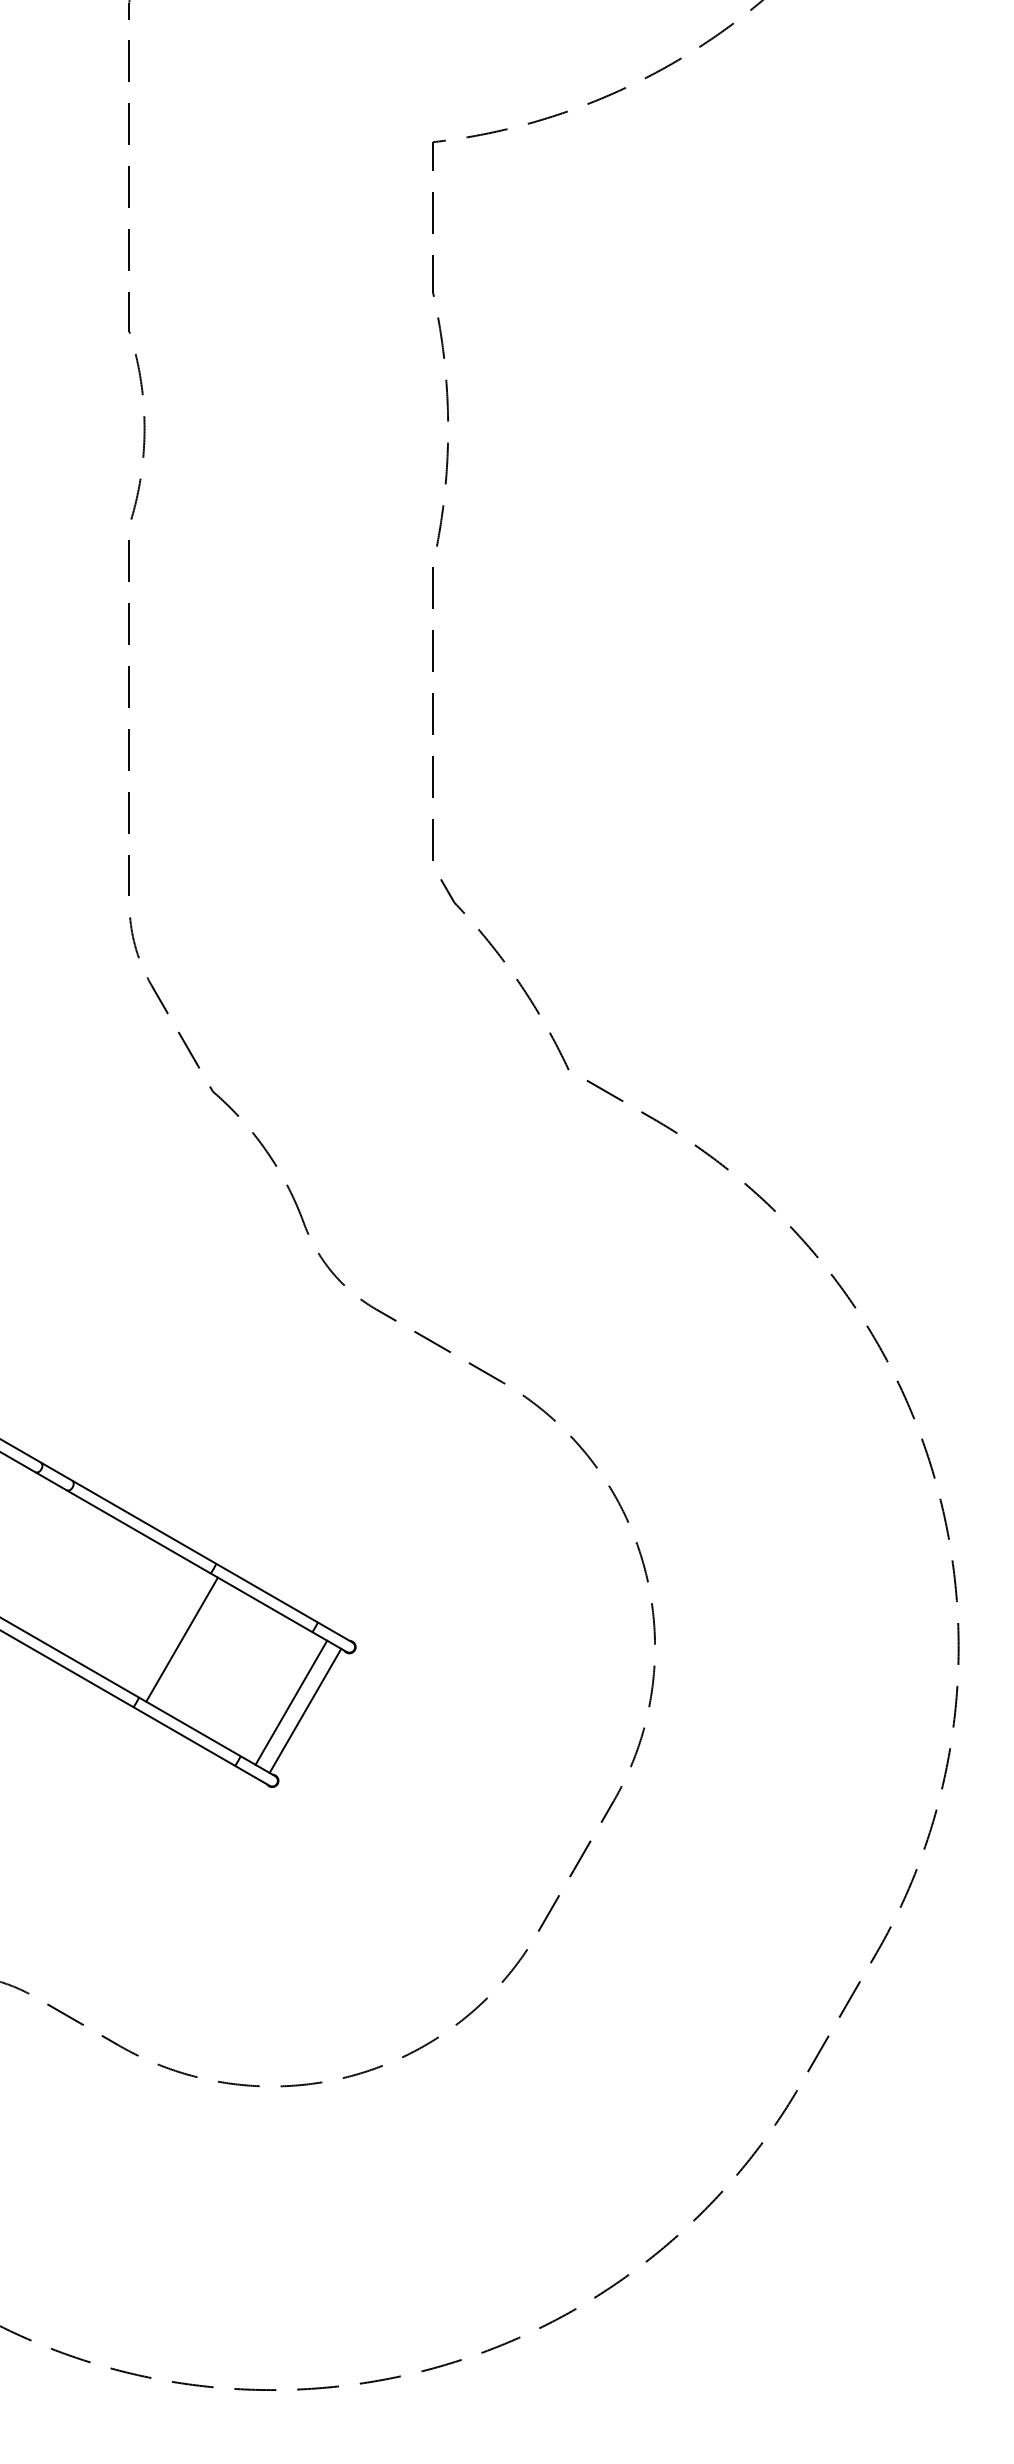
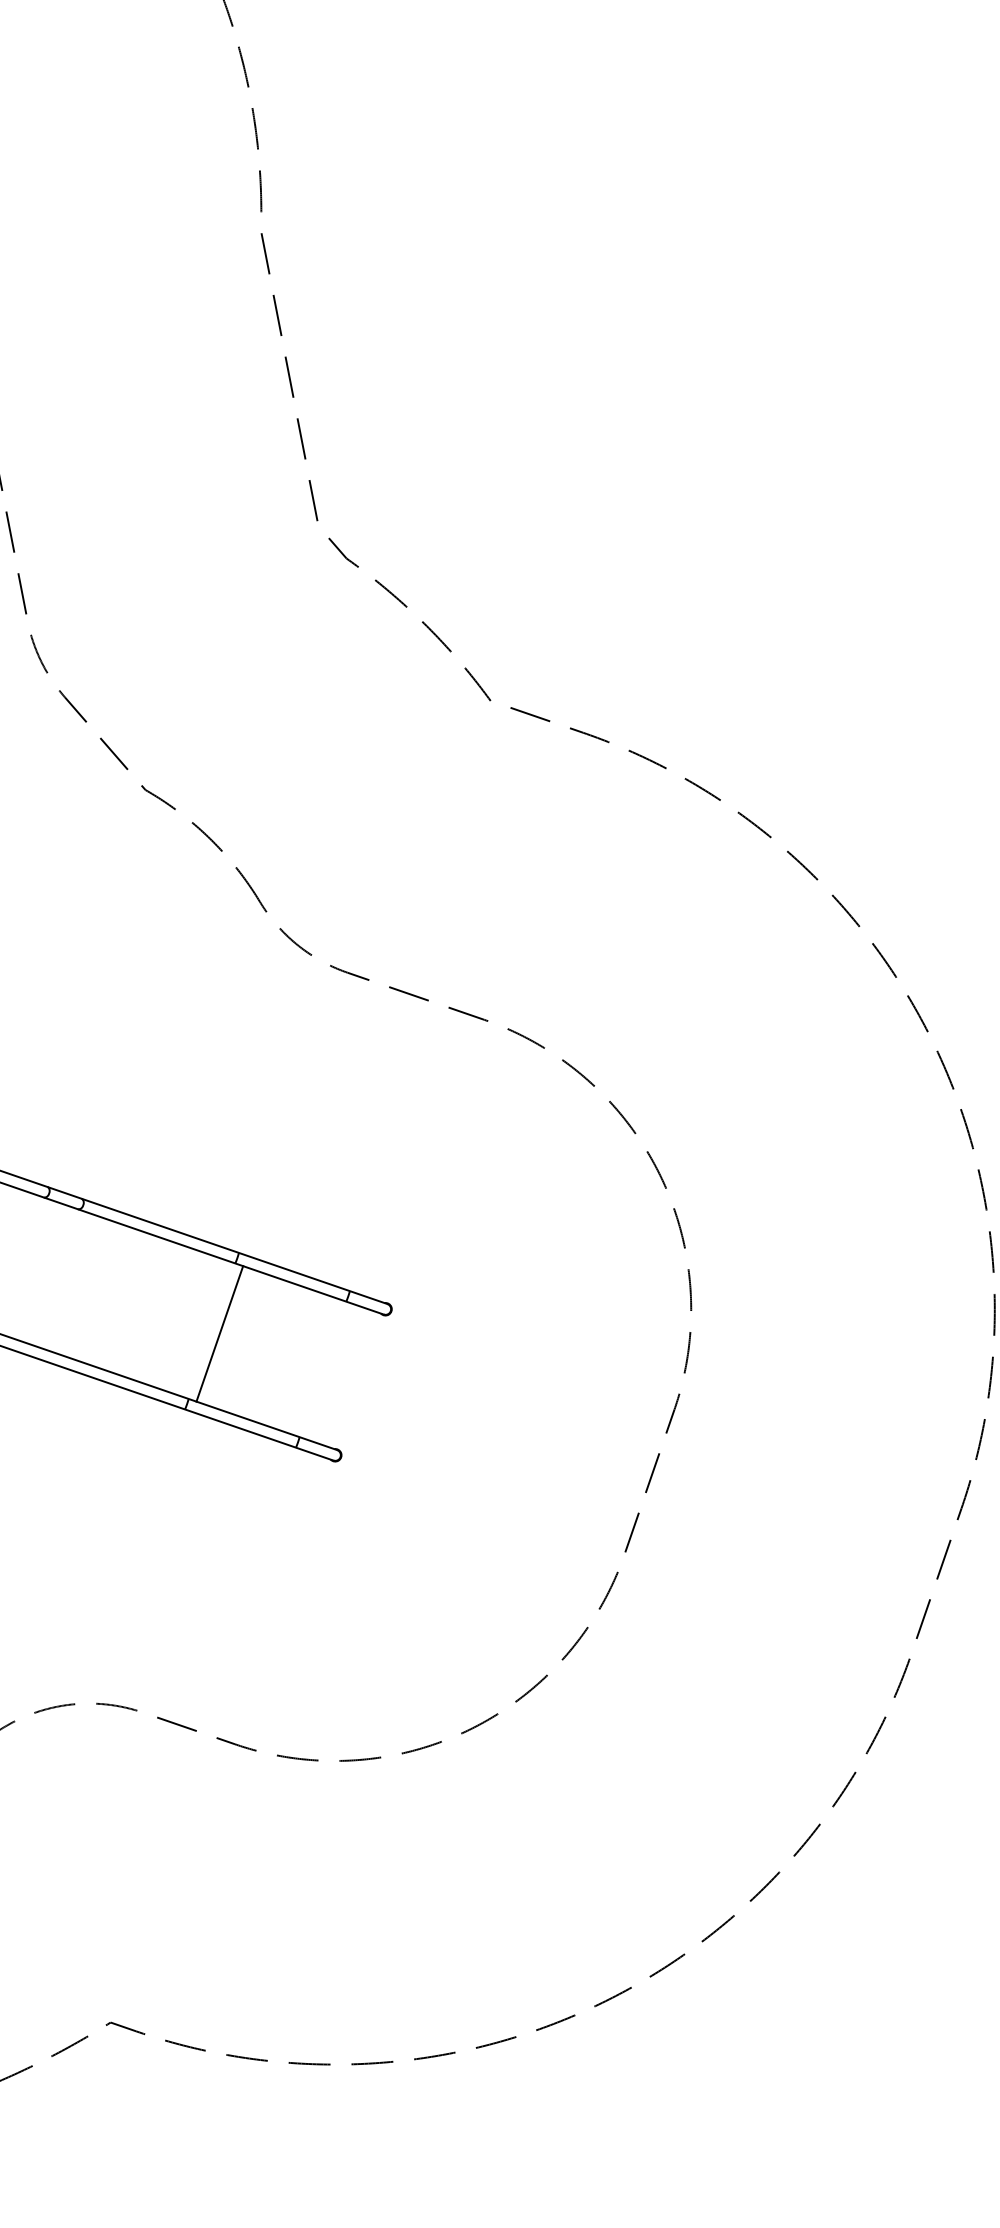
line: (291, 1702) -> (339, 1374), removed
line: (305, 1710) -> (354, 1379), removed

